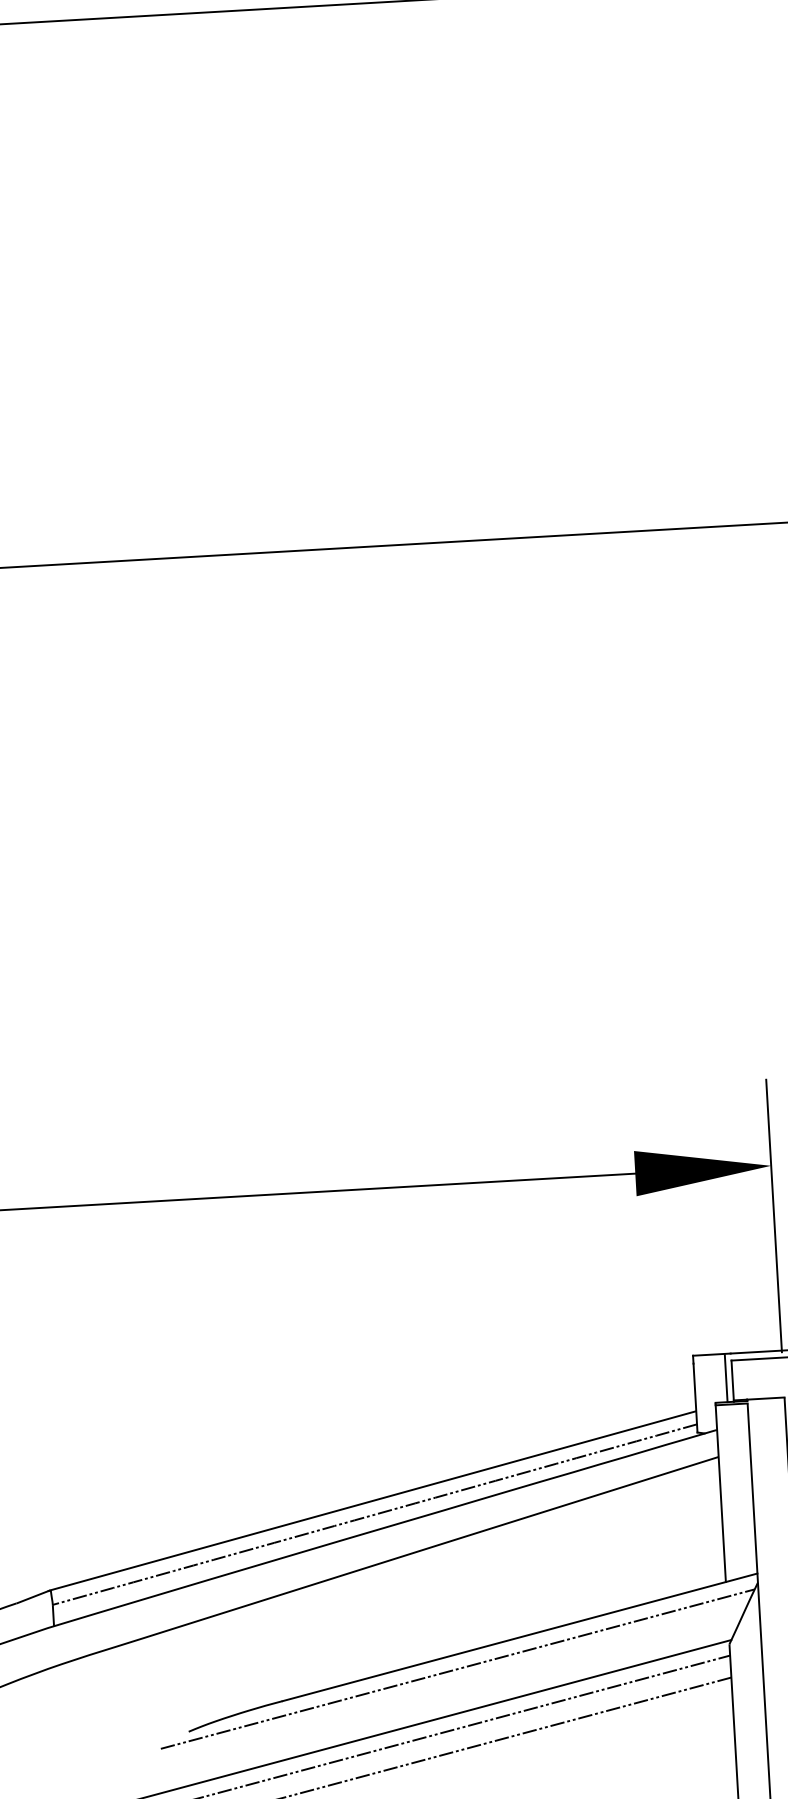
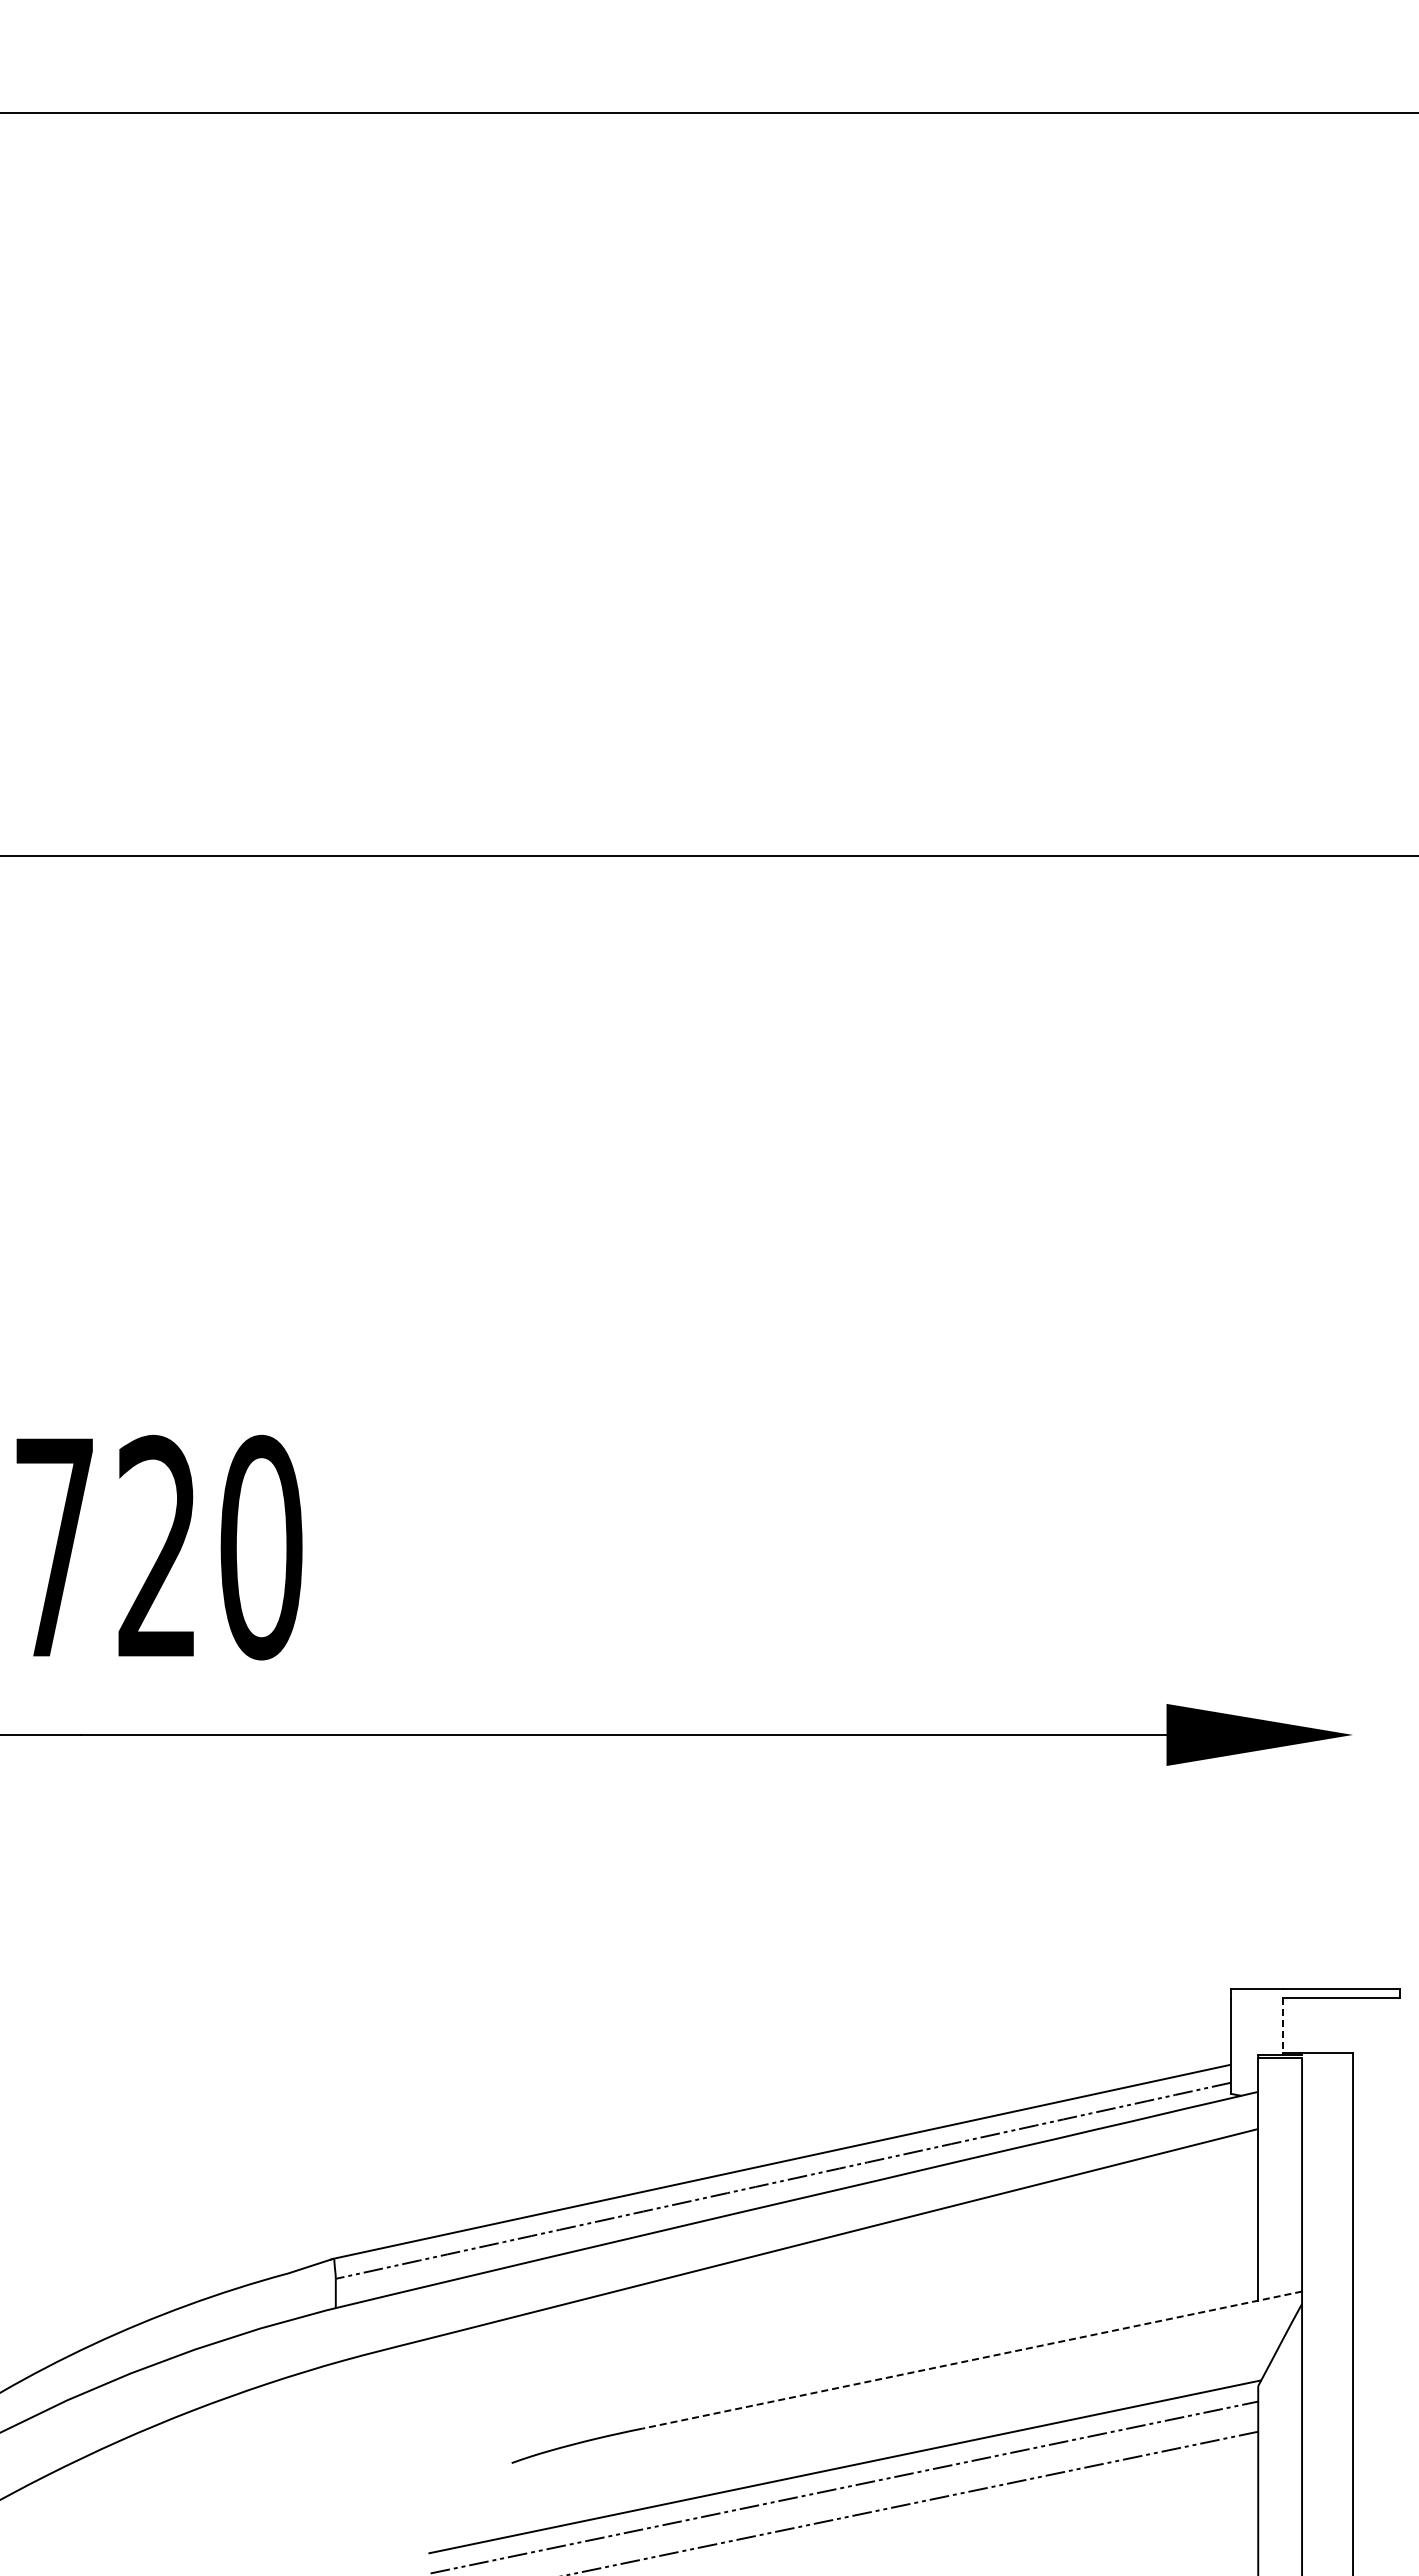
line: (774, 1215) -> (1353, 1803), removed
line: (726, 1378) -> (1274, 2022), removed
line: (732, 1381) -> (1283, 2026), solid -> dashed
line: (520, 1637) -> (972, 2360), solid -> dashed
line: (457, 1669) -> (884, 2398), removed

